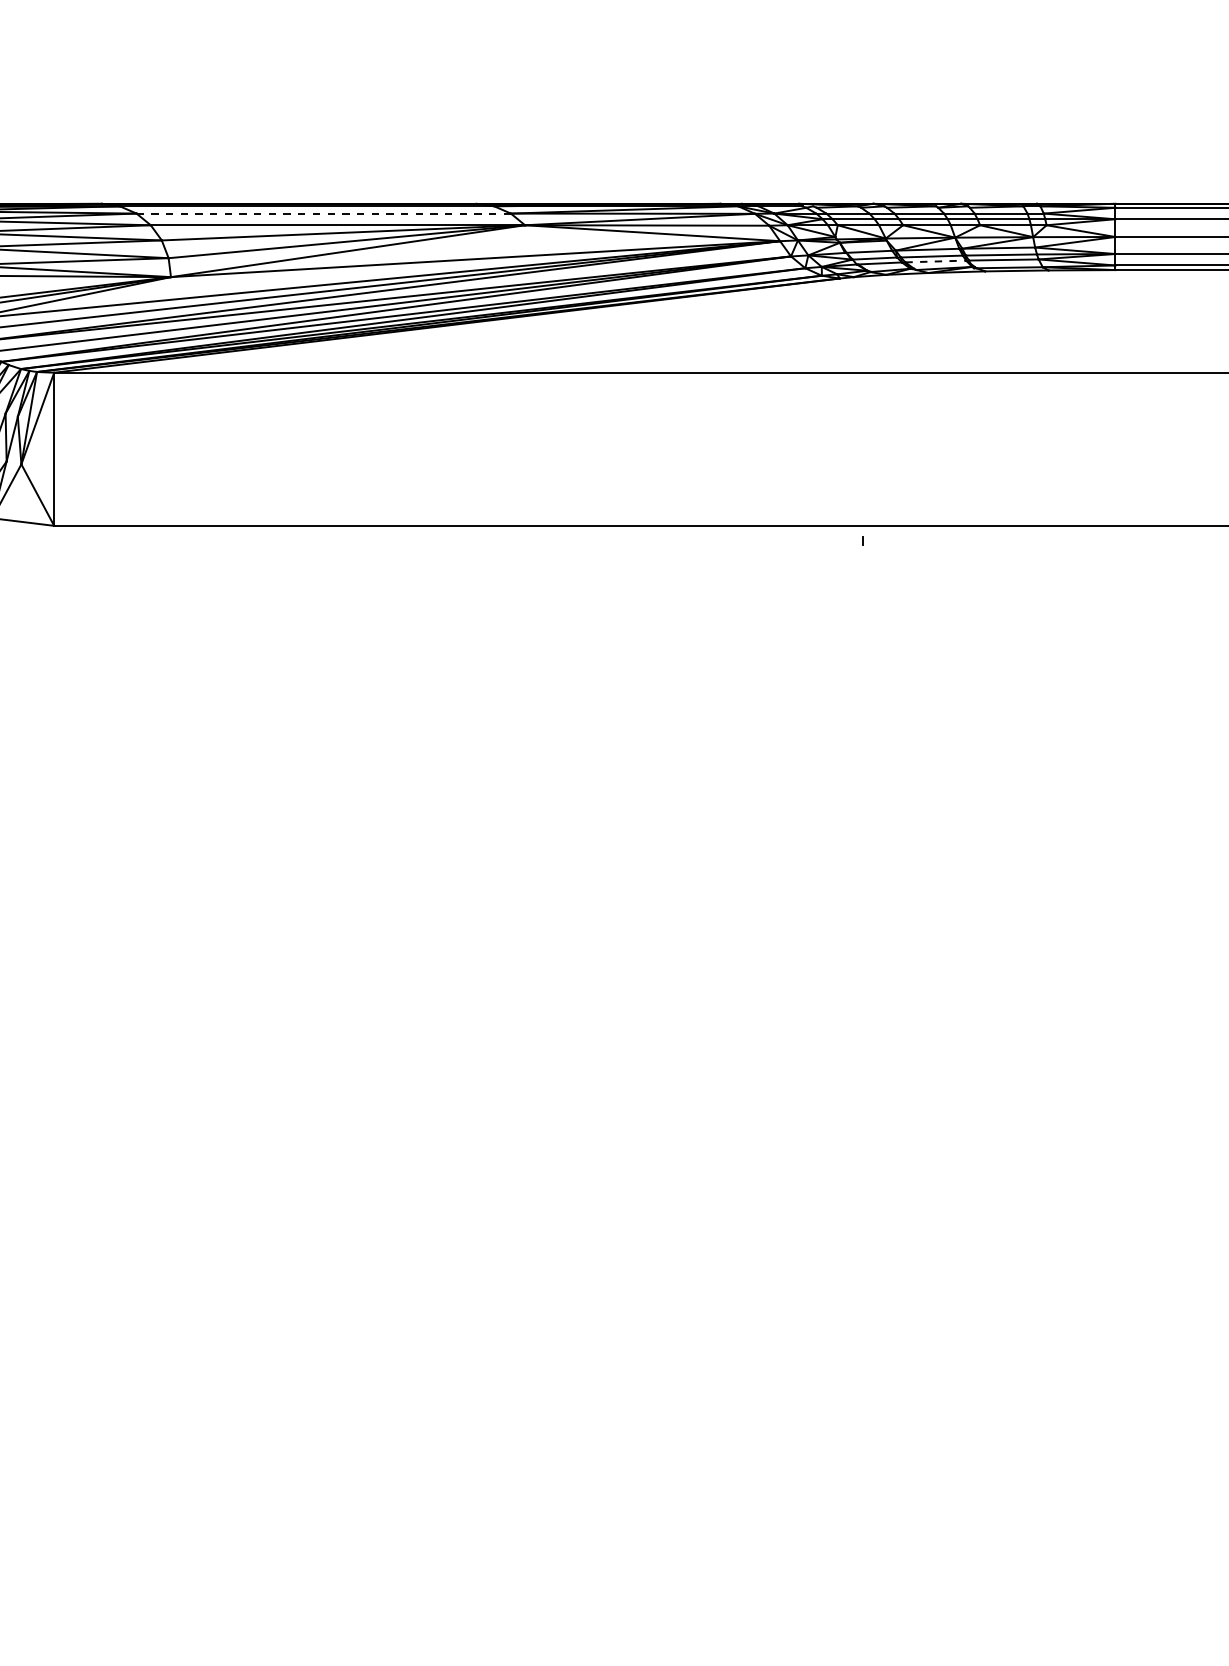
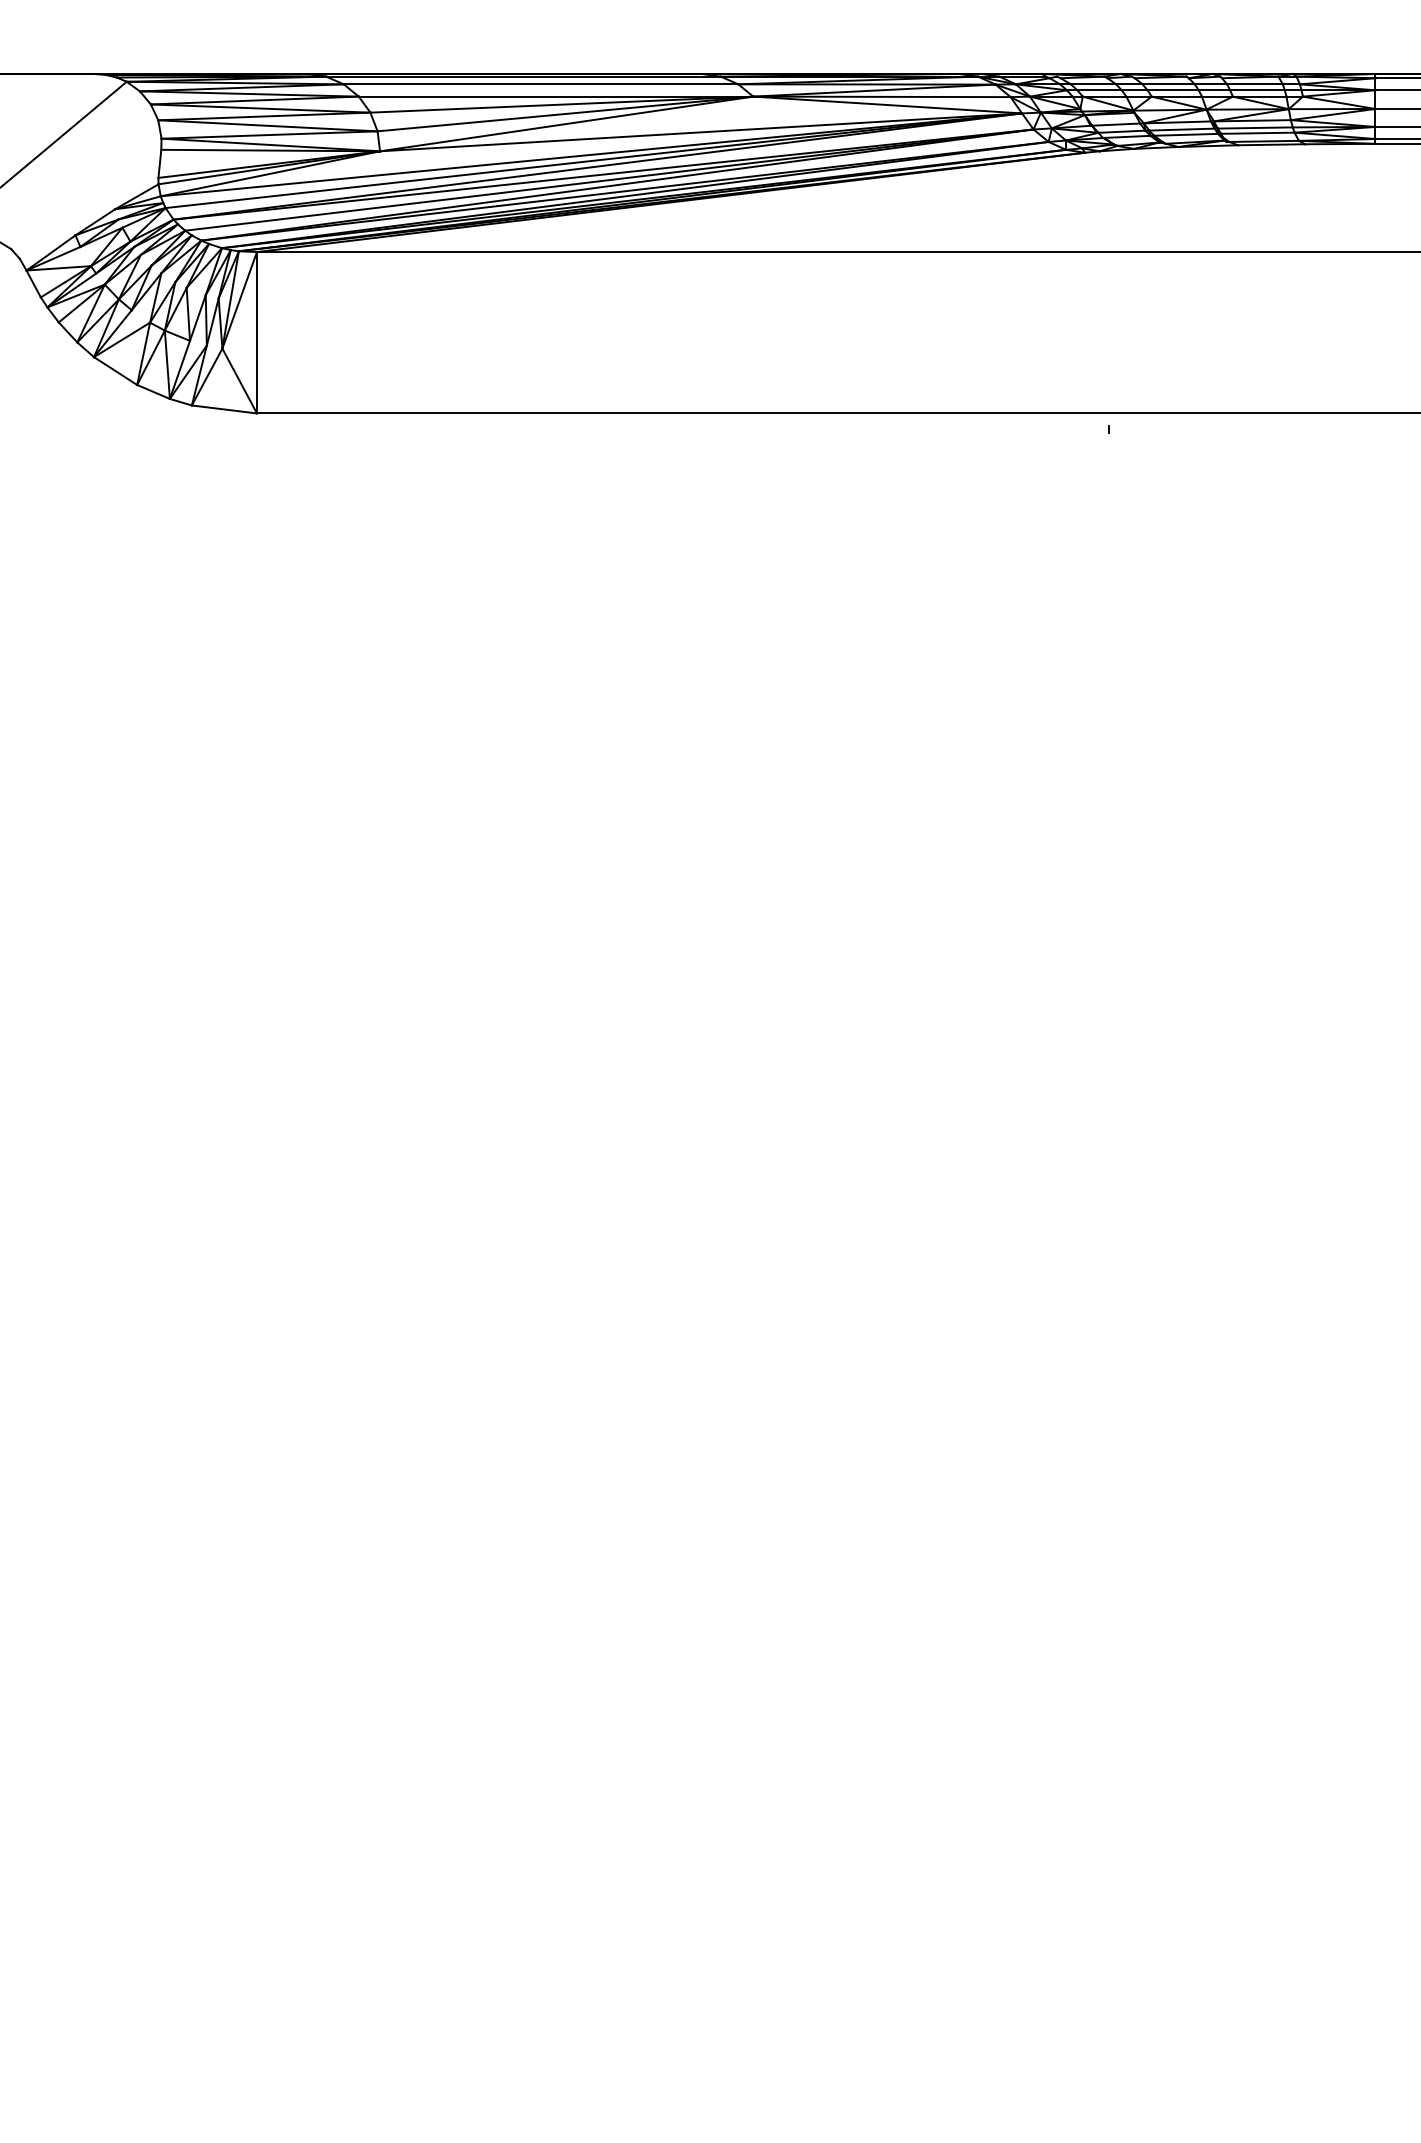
line: (323, 213) -> (540, 84), dashed -> solid
line: (936, 261) -> (1186, 134), dashed -> solid

